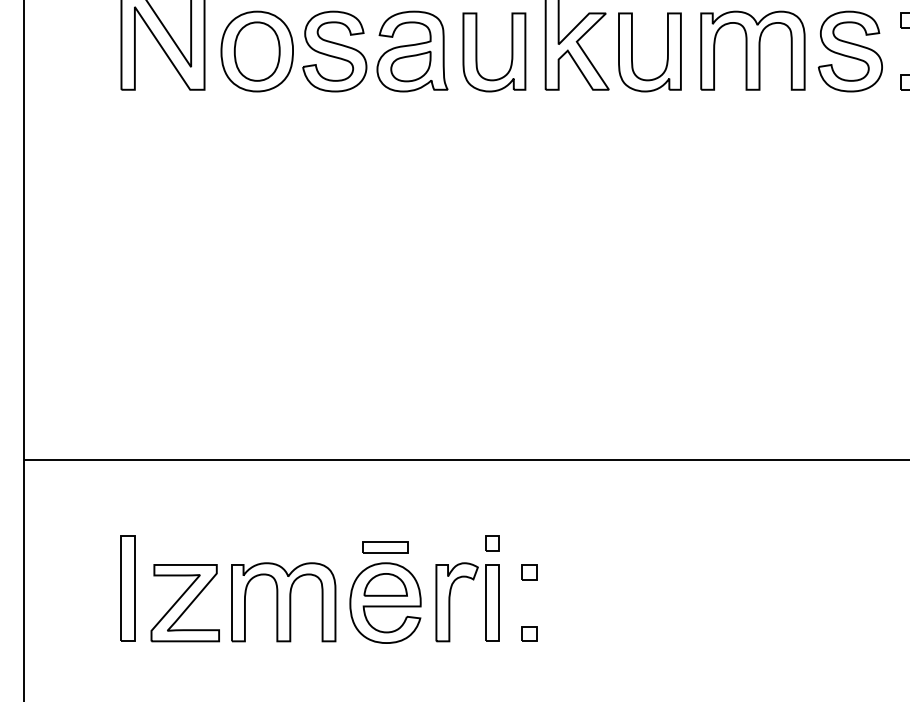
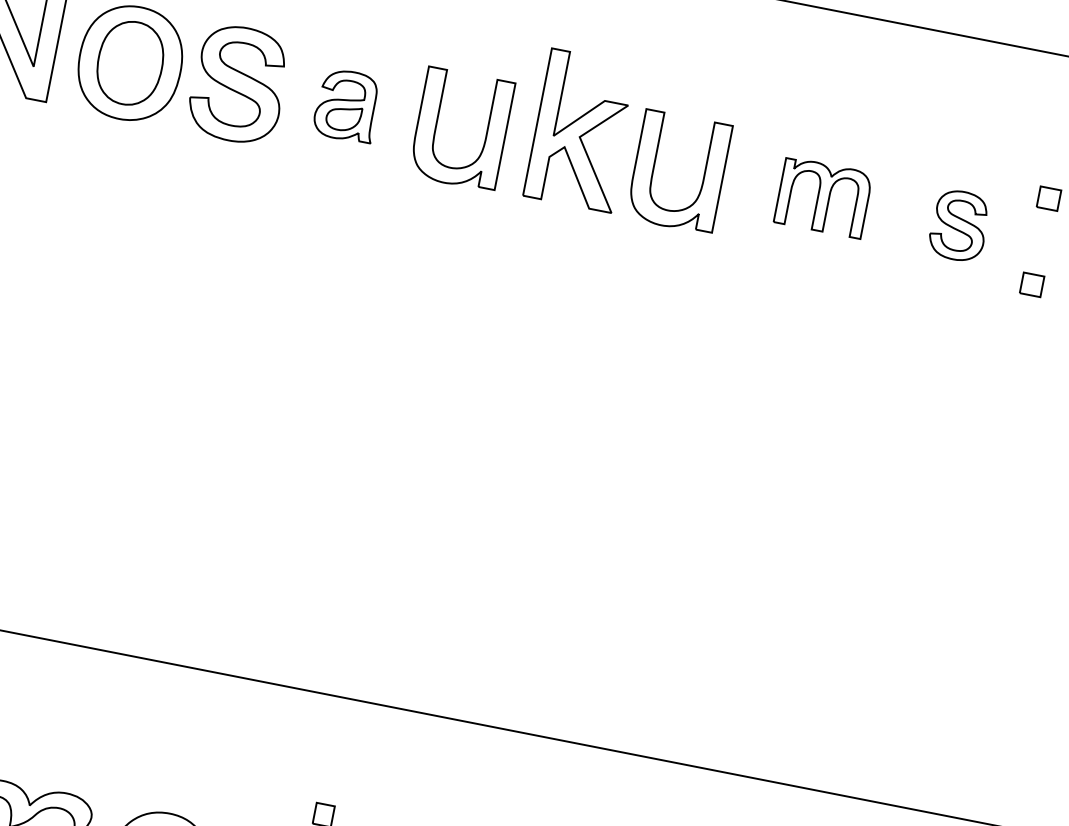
part: (752, 50) -> (822, 197), size x0.6
part: (412, 51) -> (347, 105), size x0.6
part: (849, 51) -> (958, 225), size x0.6
part: (385, 547) -> (173, 791), removed

